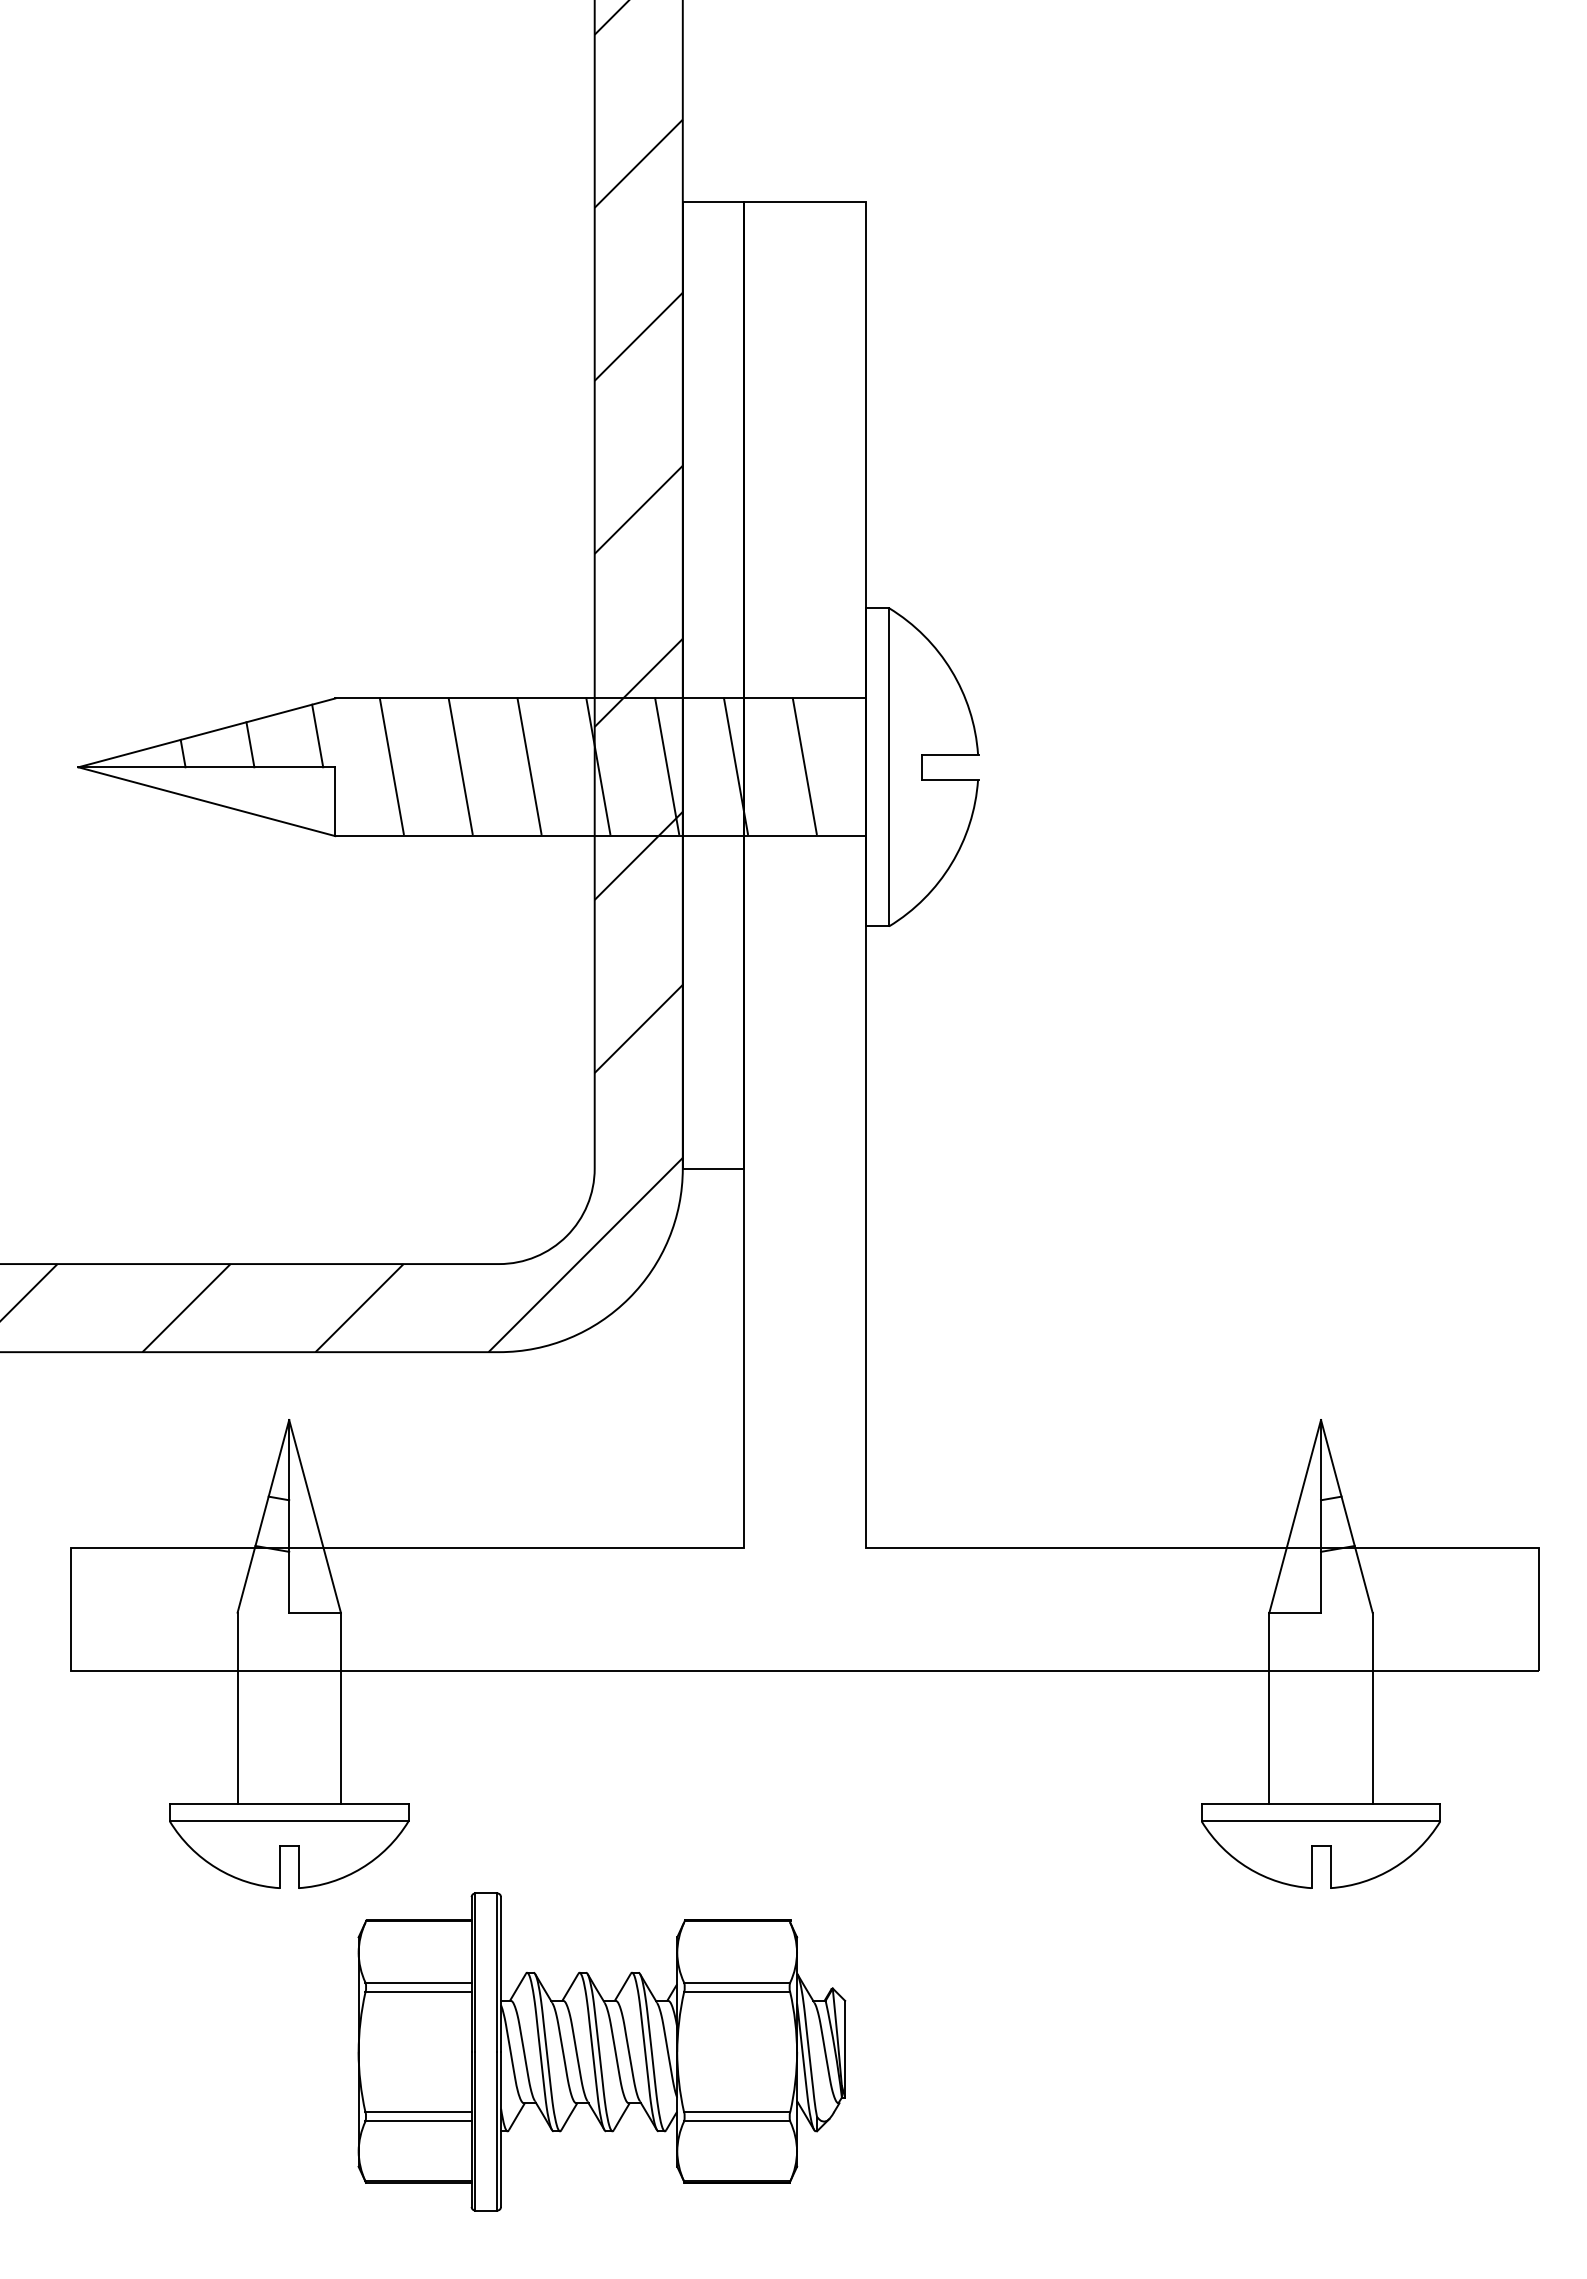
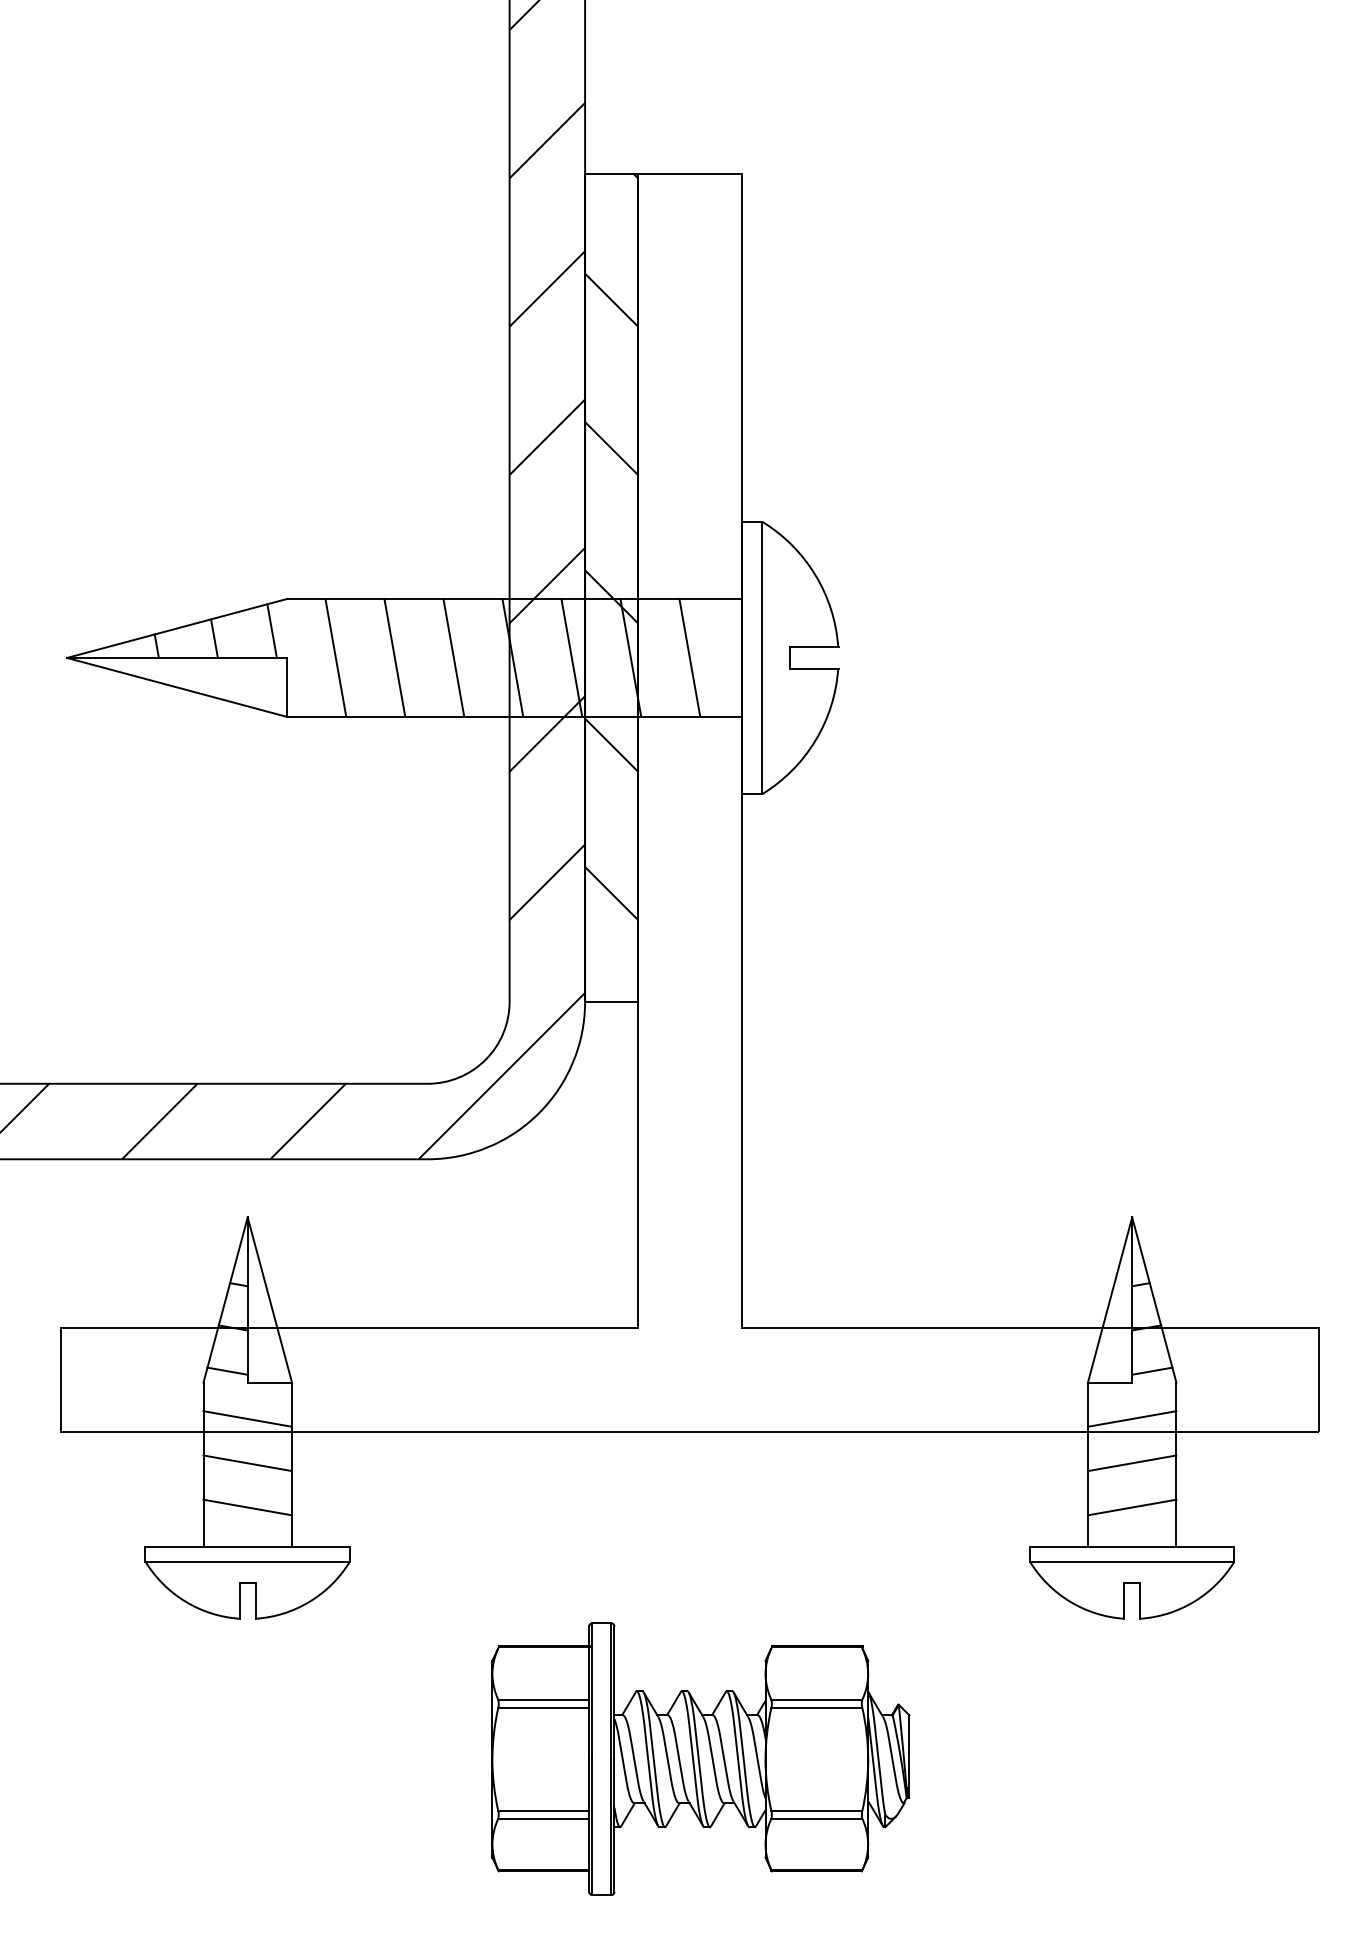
hatch: (712, 637) -> (610, 546), added
line: (265, 1599) -> (227, 1371), added
line: (1344, 1599) -> (1152, 1371), added
line: (288, 1654) -> (247, 1418), added
line: (1321, 1654) -> (1132, 1418), added
line: (288, 1706) -> (247, 1463), added
line: (1321, 1706) -> (1132, 1463), added
line: (288, 1758) -> (247, 1507), added
line: (1321, 1758) -> (1132, 1507), added
part: (601, 2051) -> (700, 1758), moved

